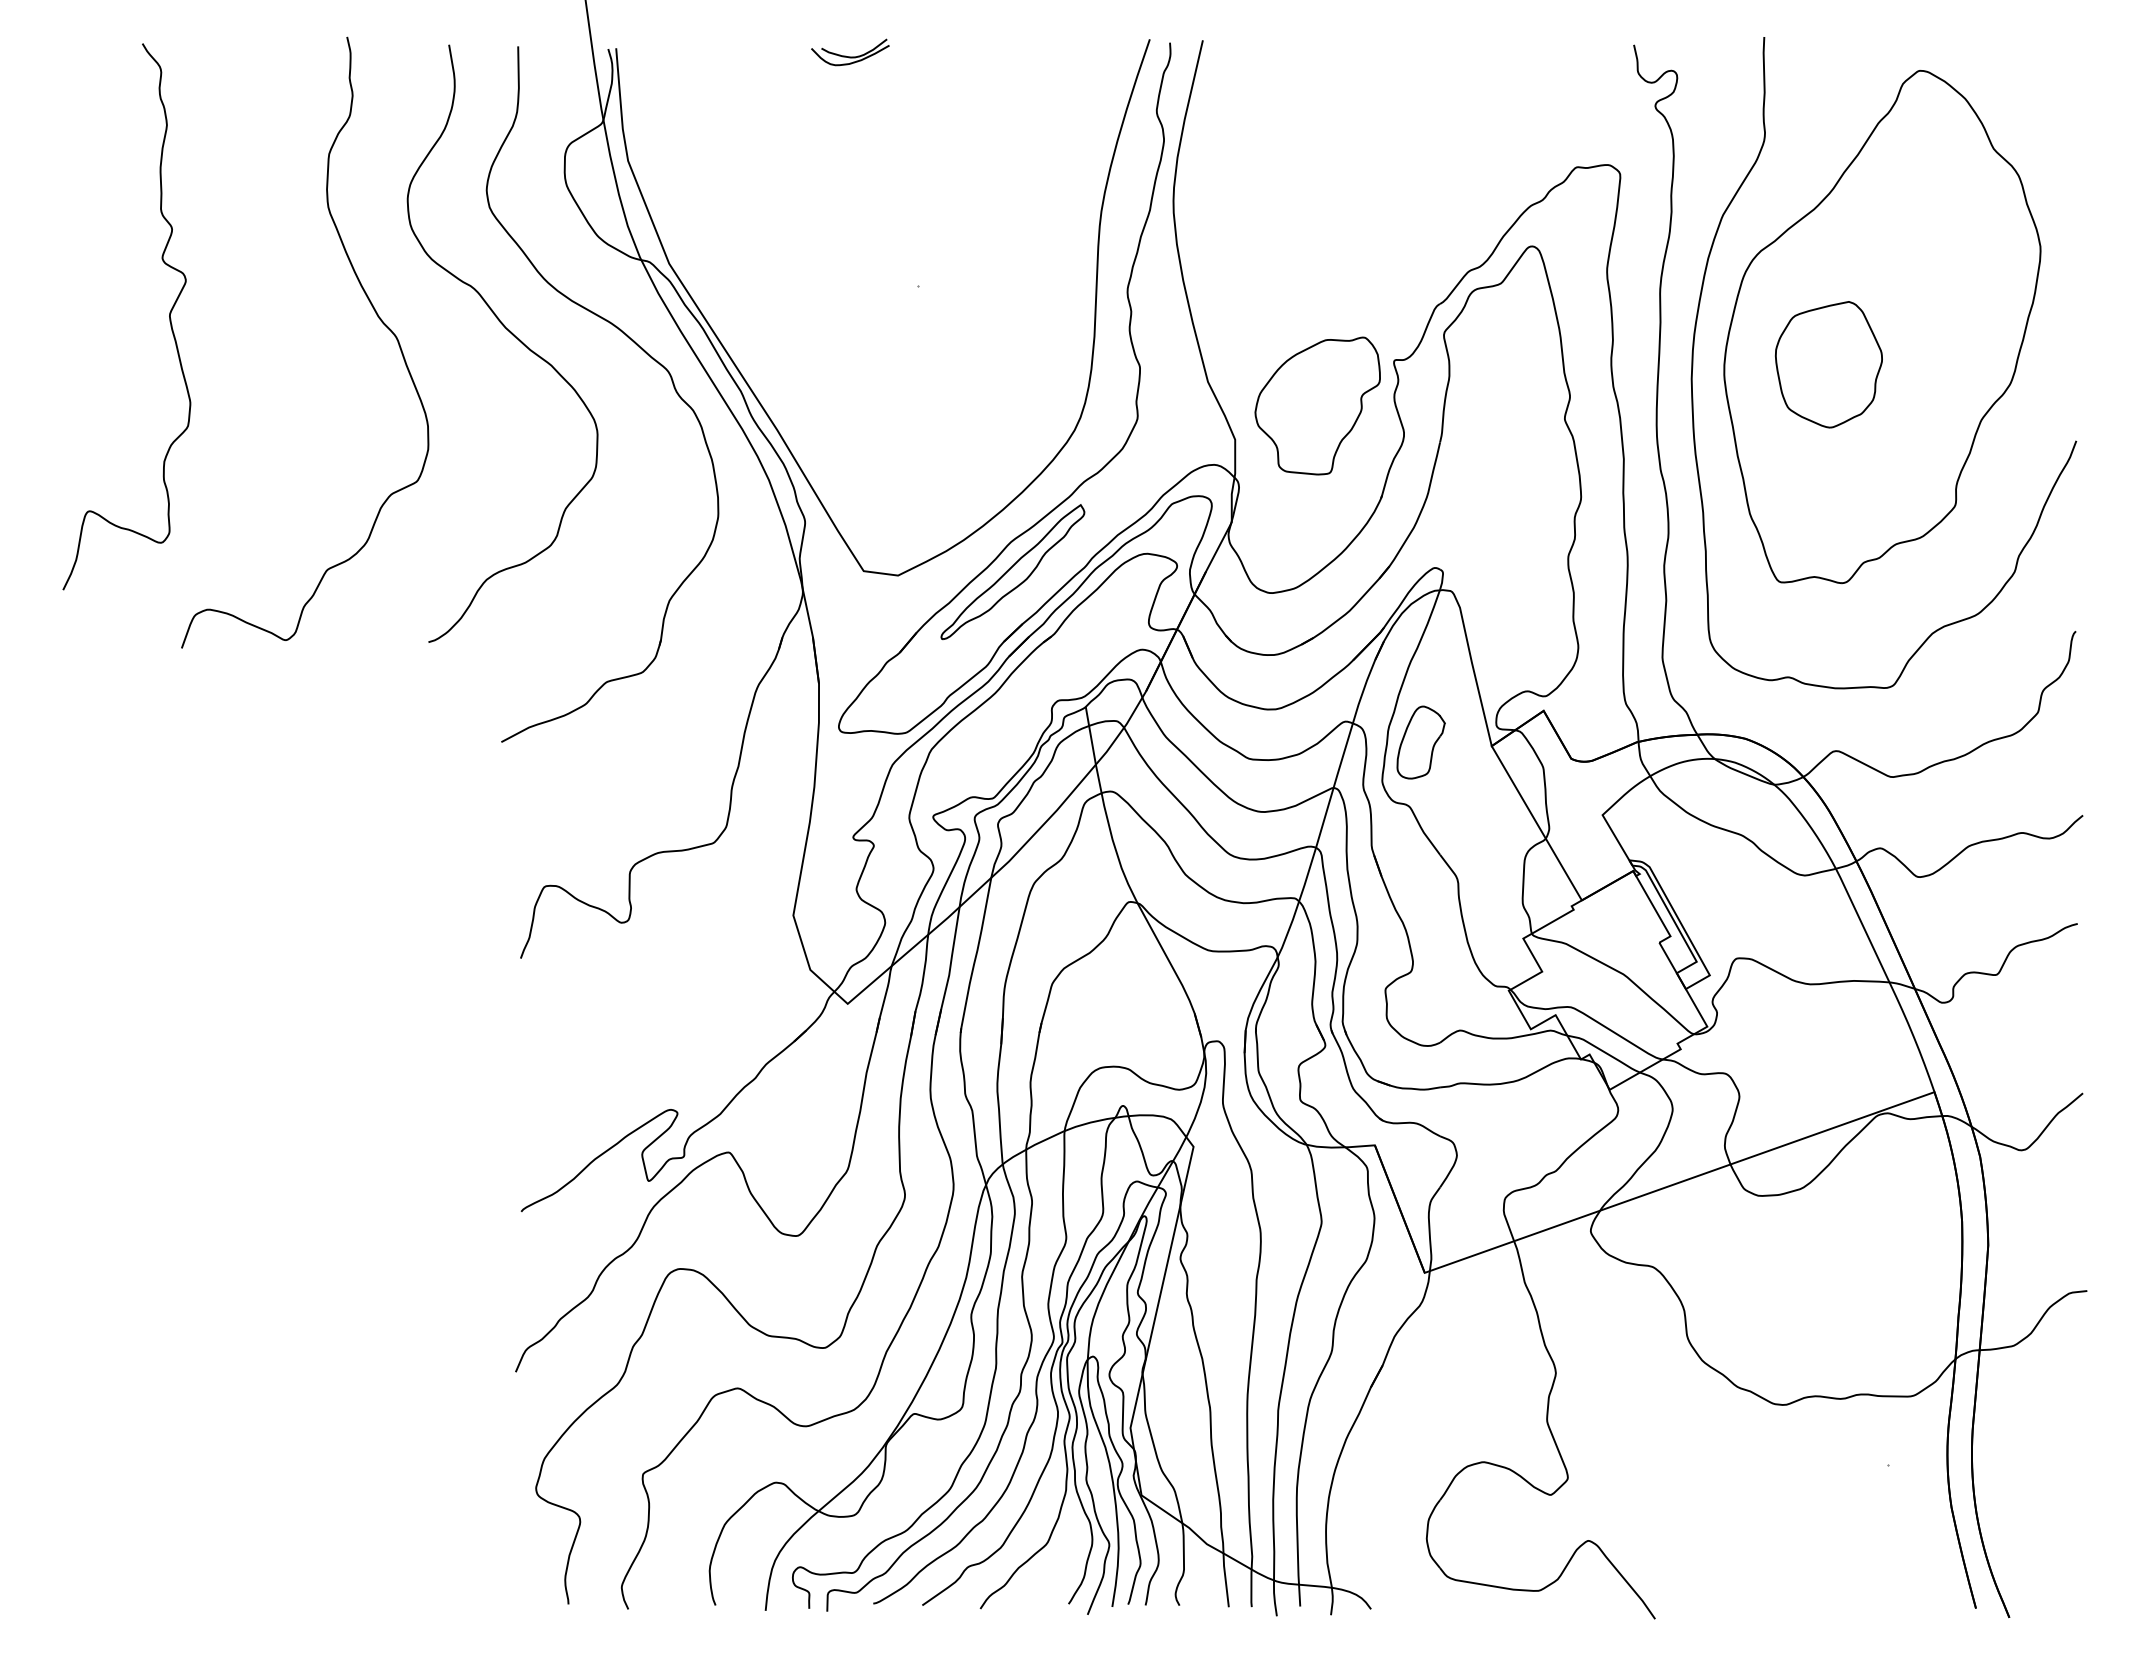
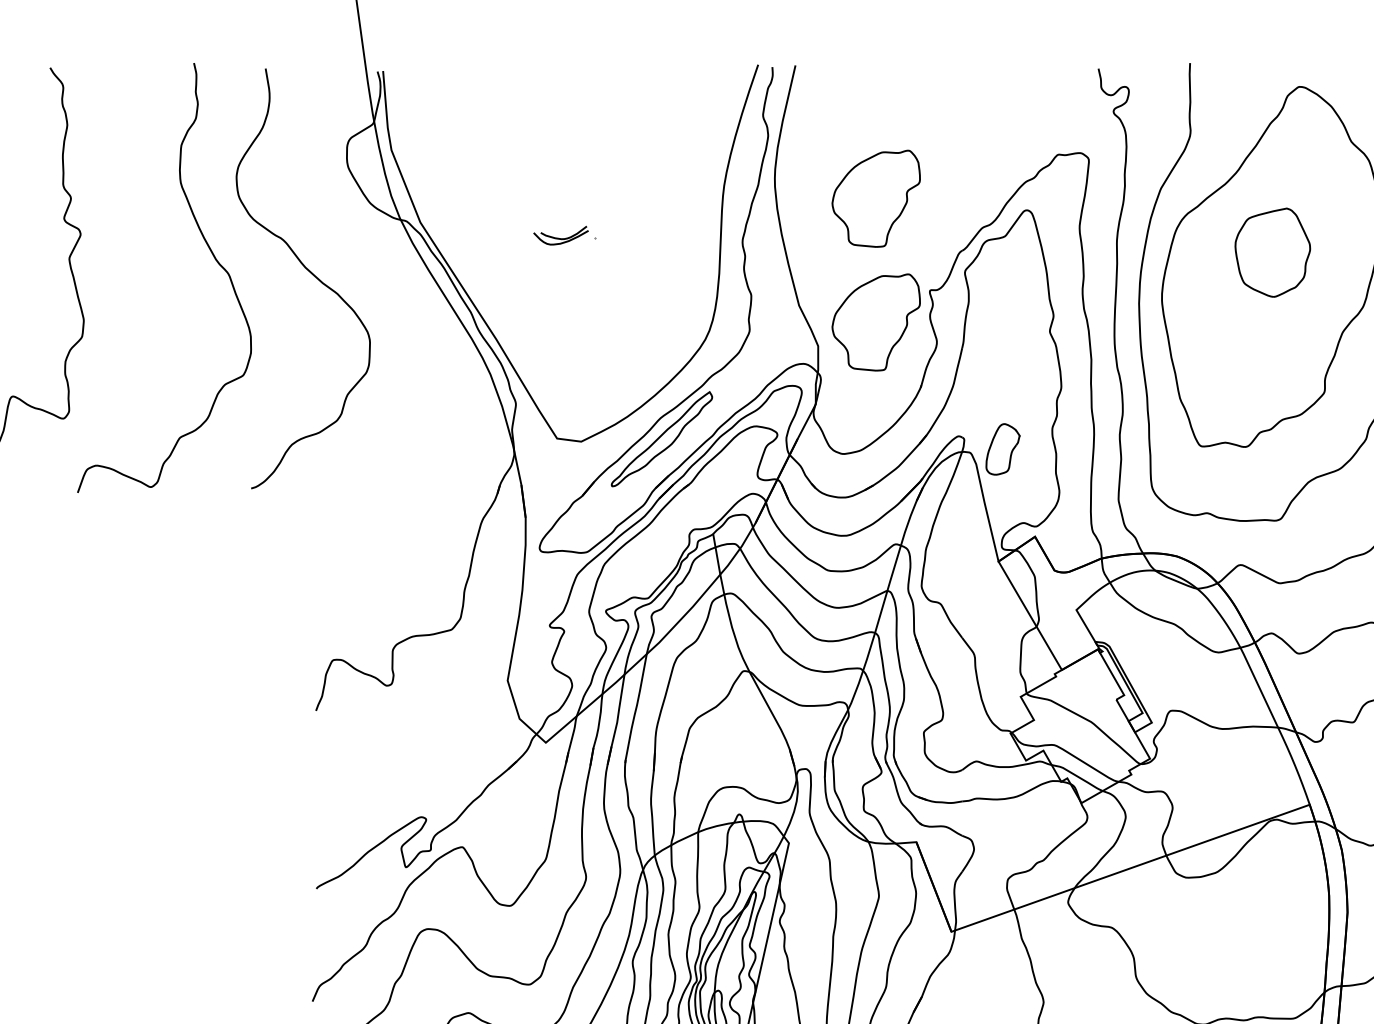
part: (850, 52) -> (561, 235), moved
part: (1317, 229) -> (876, 198), added
part: (644, 352) -> (403, 284), removed
part: (1828, 364) -> (1272, 252), moved
part: (1420, 742) -> (1002, 449), moved

